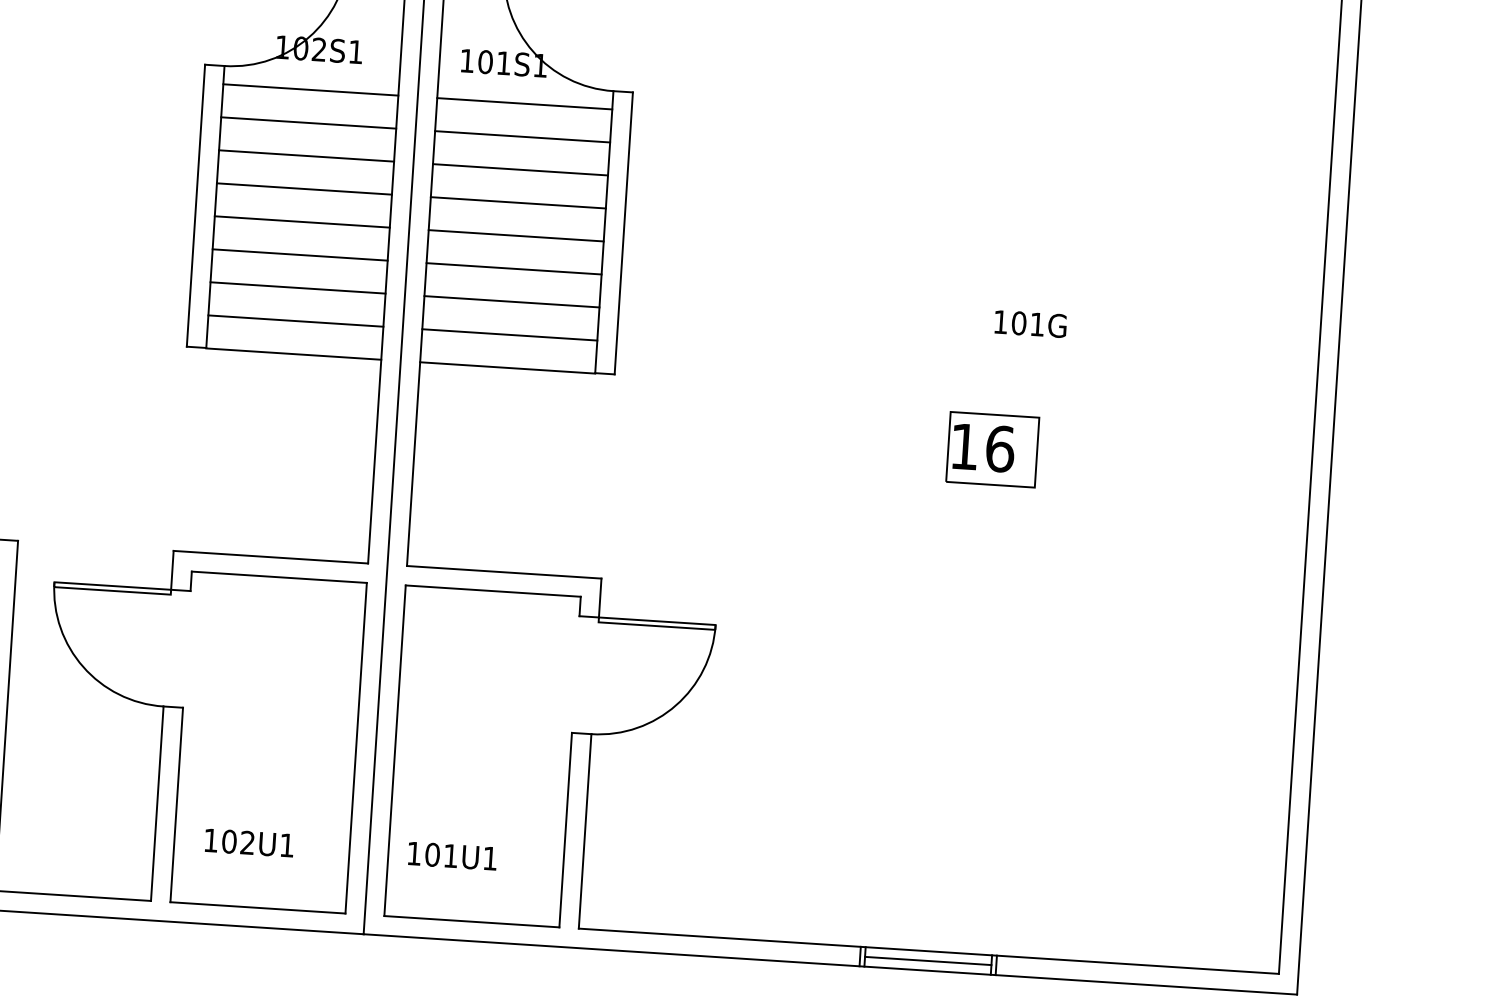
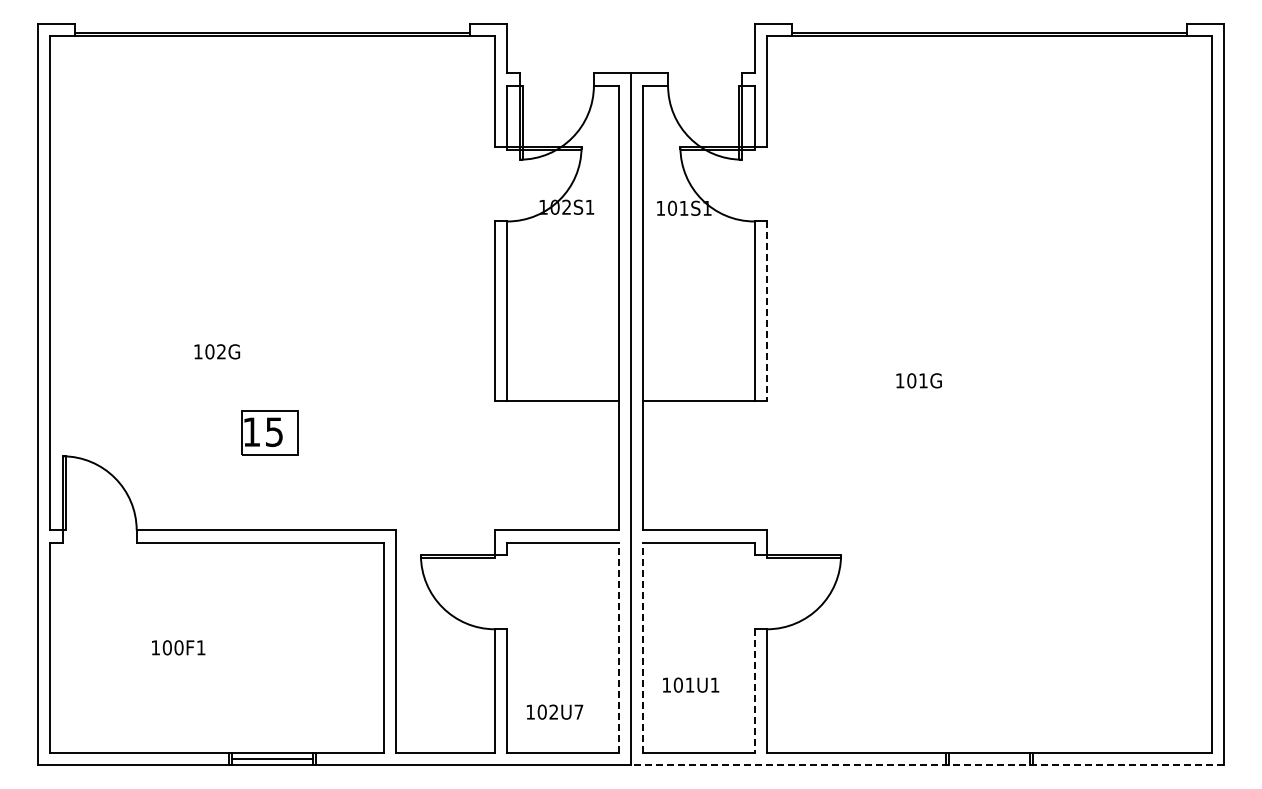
line: (309, 90) -> (562, 233), removed
line: (523, 104) -> (698, 233), removed
line: (307, 123) -> (562, 254), removed
line: (521, 137) -> (698, 254), removed
line: (305, 156) -> (562, 275), removed
line: (519, 170) -> (698, 275), removed
line: (303, 189) -> (562, 296), removed
line: (517, 203) -> (698, 296), removed
line: (301, 222) -> (562, 317), removed
line: (623, 234) -> (766, 311), solid -> dashed
line: (515, 236) -> (698, 317), removed
line: (299, 254) -> (562, 337), removed
line: (513, 268) -> (698, 337), removed
line: (297, 287) -> (562, 358), removed
line: (511, 301) -> (698, 358), removed
line: (295, 320) -> (562, 379), removed
text: (1029, 323) -> (918, 380), moved
line: (509, 334) -> (698, 379), removed
part: (991, 449) -> (1008, 432), removed
line: (355, 747) -> (618, 647), solid -> dashed
line: (395, 750) -> (643, 647), solid -> dashed
line: (565, 830) -> (754, 691), solid -> dashed
text: (286, 844) -> (578, 711), 102U1 -> 102U7
text: (453, 855) -> (691, 684), moved
line: (928, 961) -> (989, 759), removed
line: (830, 964) -> (927, 765), solid -> dashed

